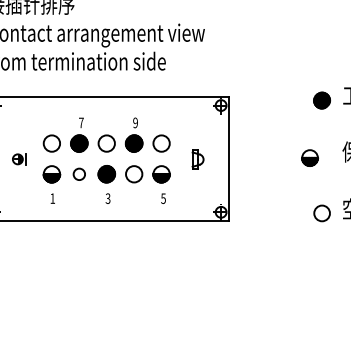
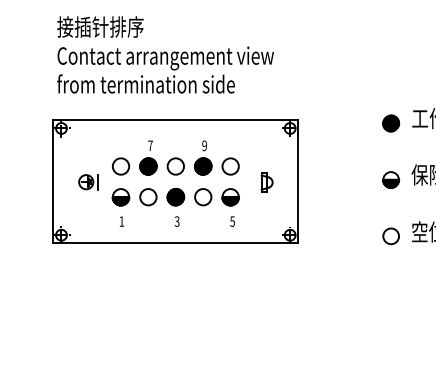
part: (310, 157) -> (391, 179), moved
part: (19, 159) -> (88, 182), size x1.43
circle: (79, 174) -> (148, 197), size x1.43

